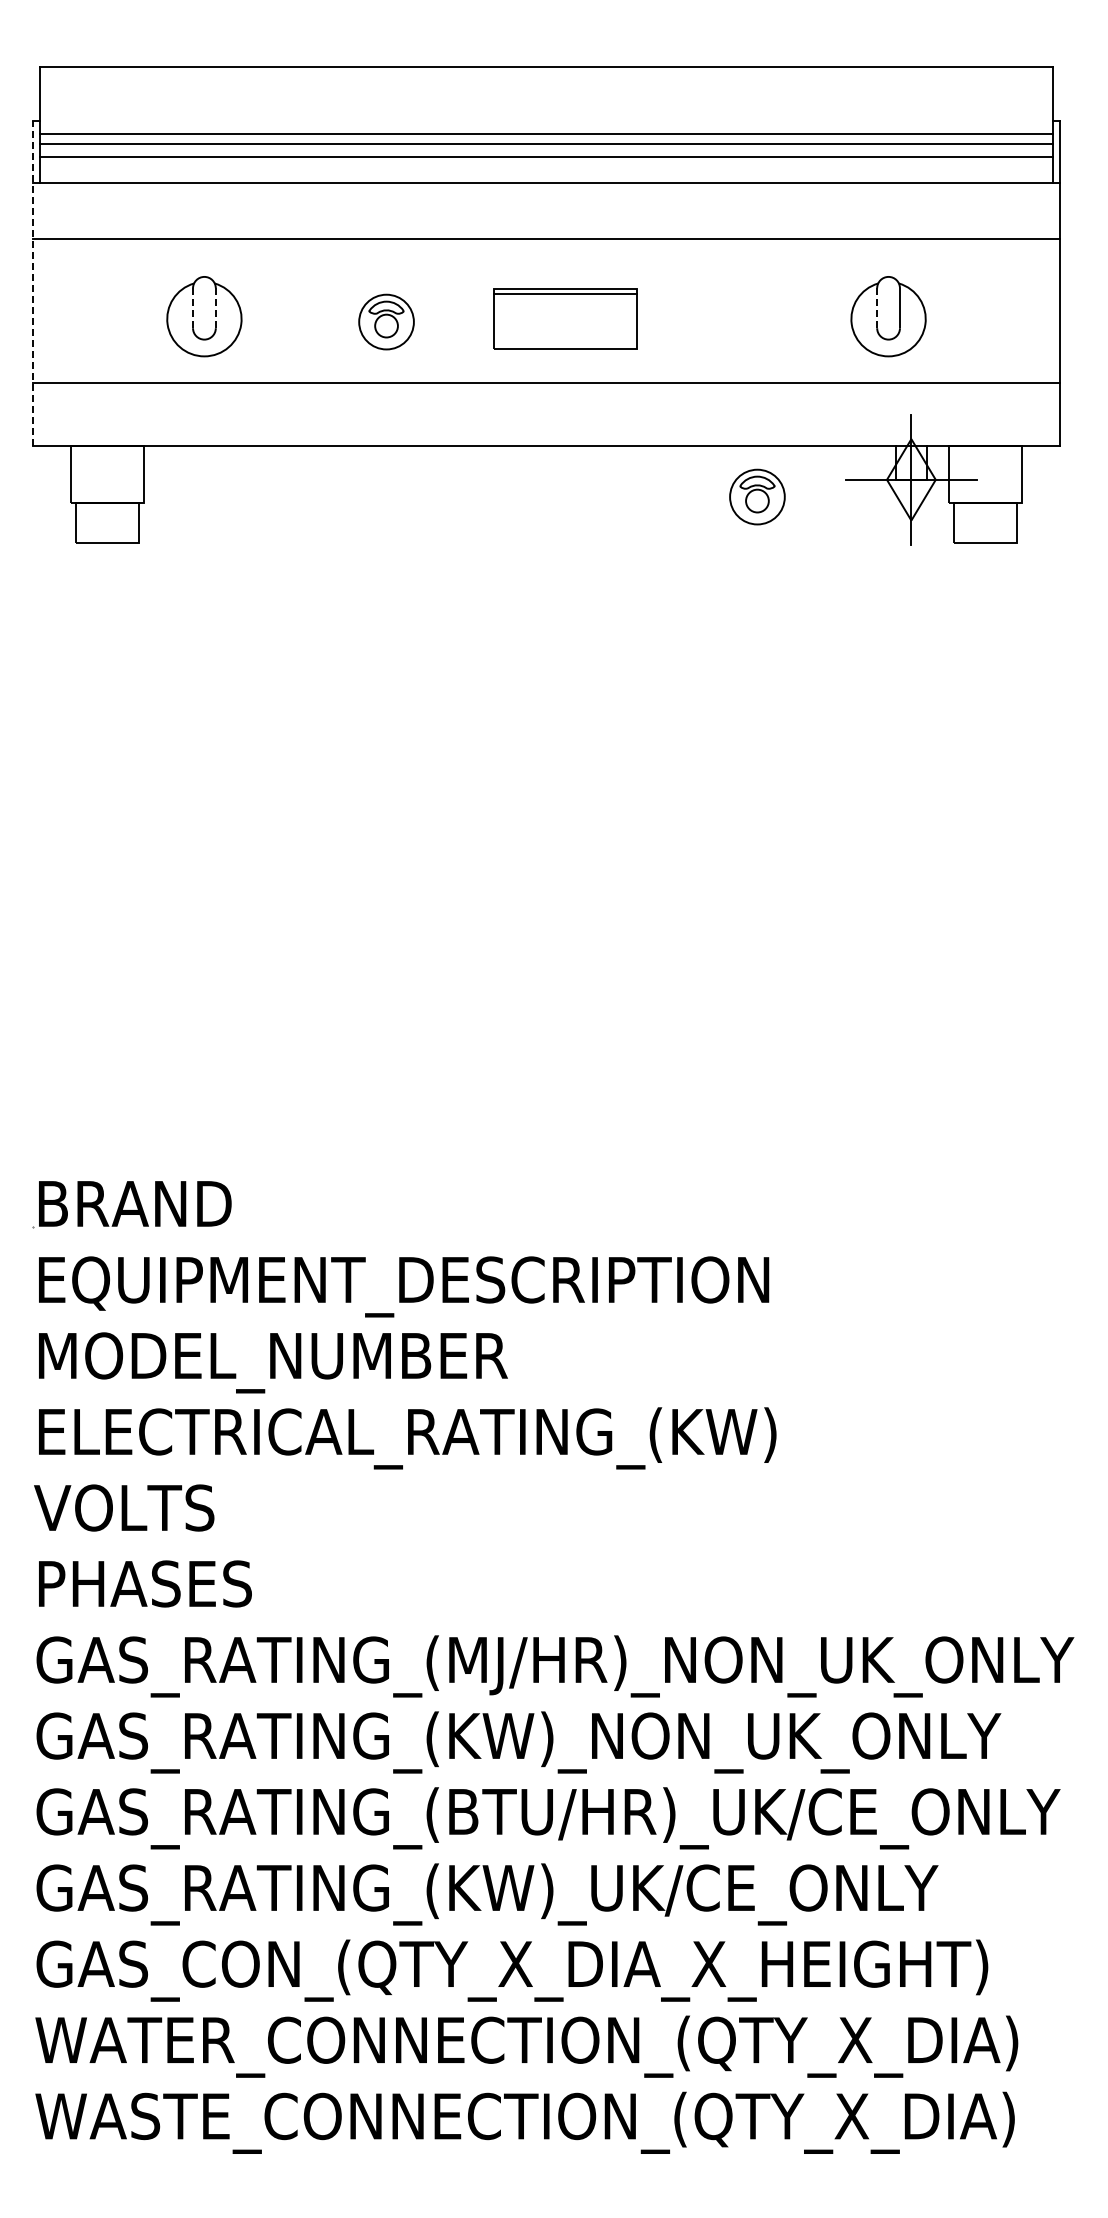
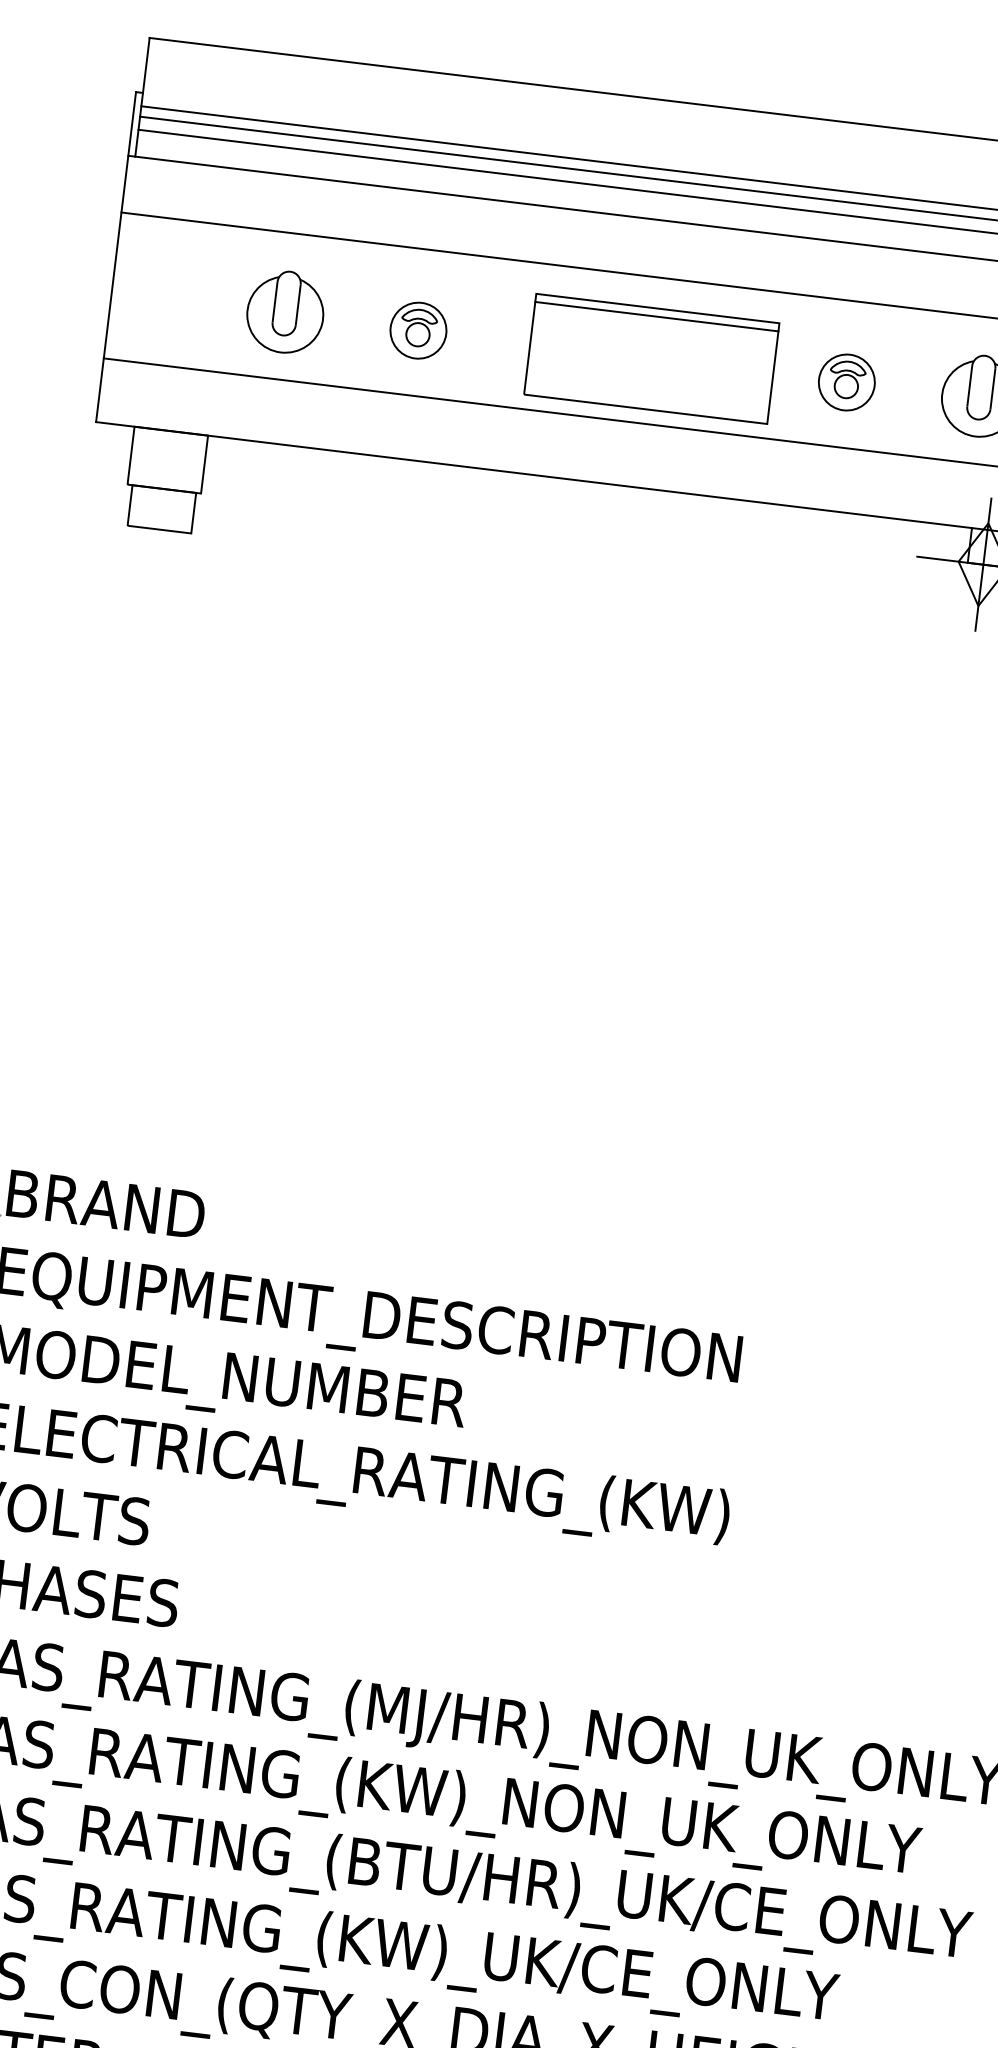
line: (33, 282) -> (116, 256), dashed -> solid
line: (193, 308) -> (275, 302), dashed -> solid
line: (215, 308) -> (297, 305), dashed -> solid
line: (877, 308) -> (970, 386), dashed -> solid
part: (565, 318) -> (652, 358), size x1.67
part: (386, 321) -> (418, 330), moved
part: (757, 496) -> (846, 381), moved

